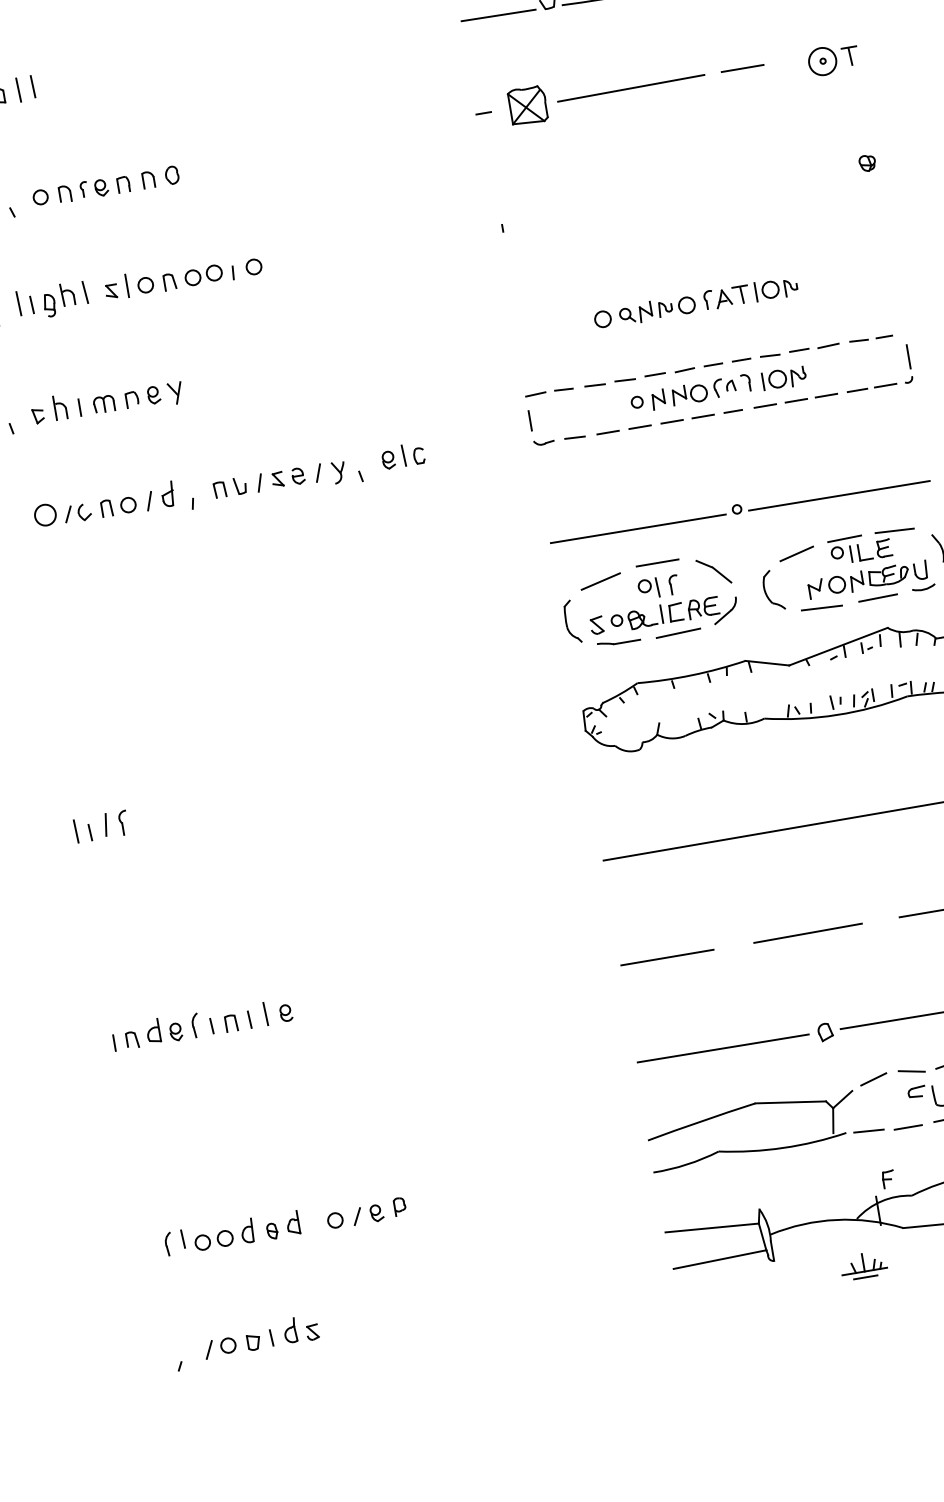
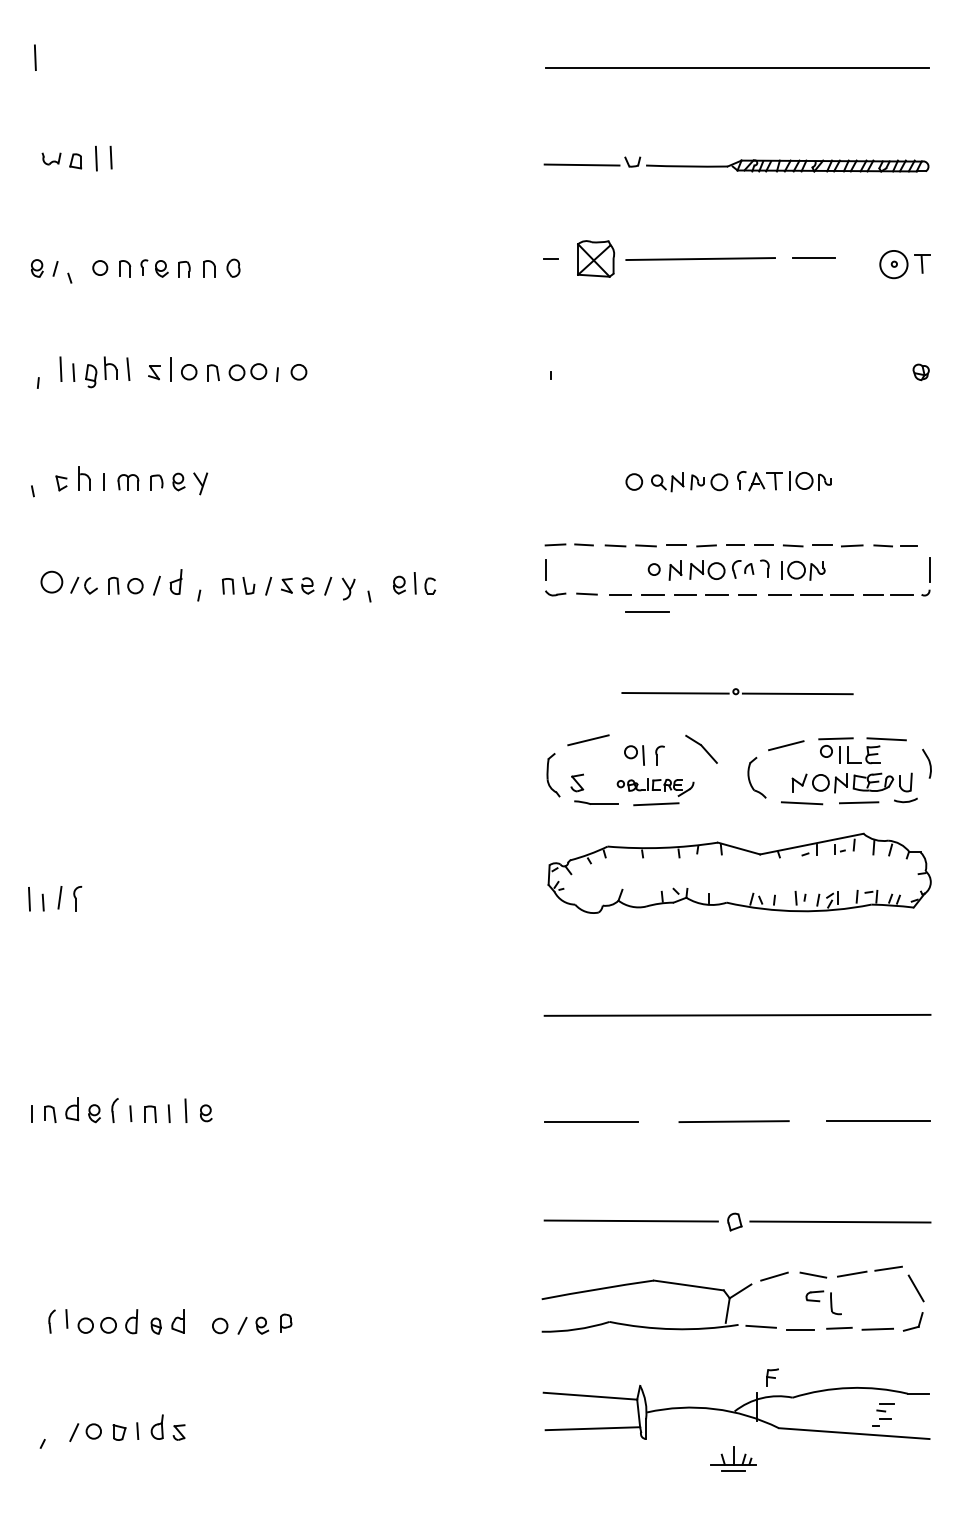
part: (739, 508) -> (737, 691), size x0.6
line: (657, 562) -> (647, 611), moved
part: (674, 616) -> (655, 787), size x0.6

